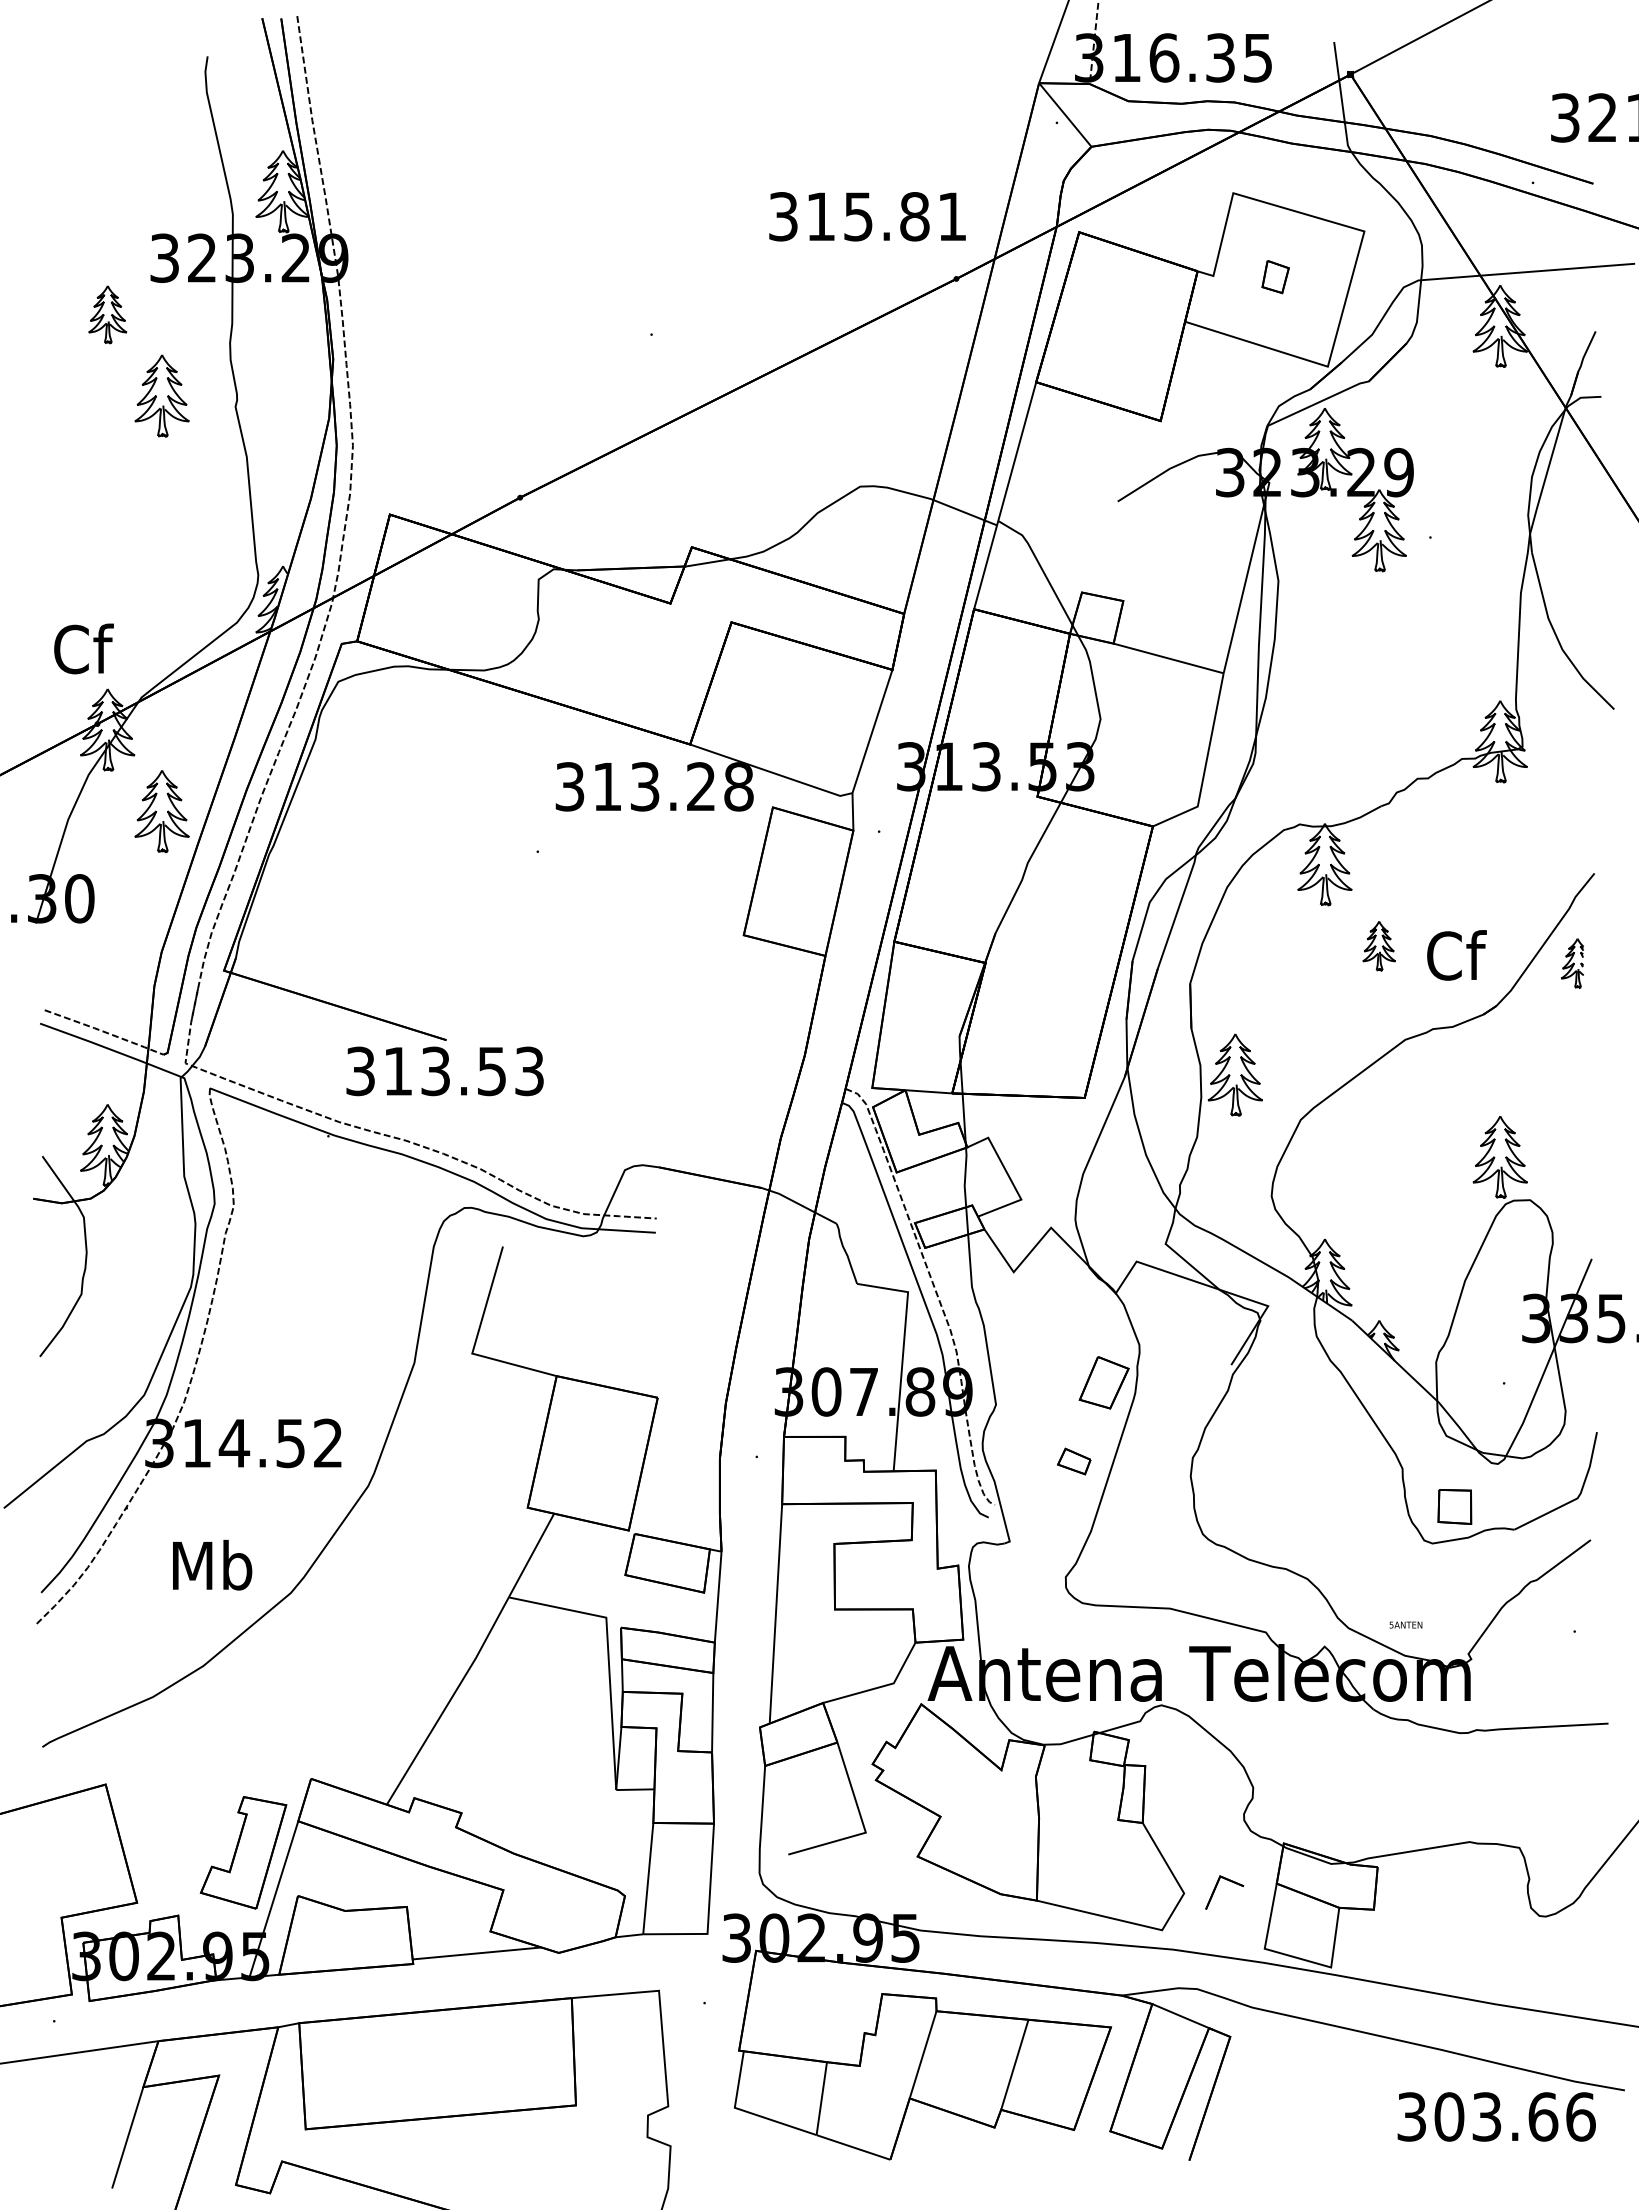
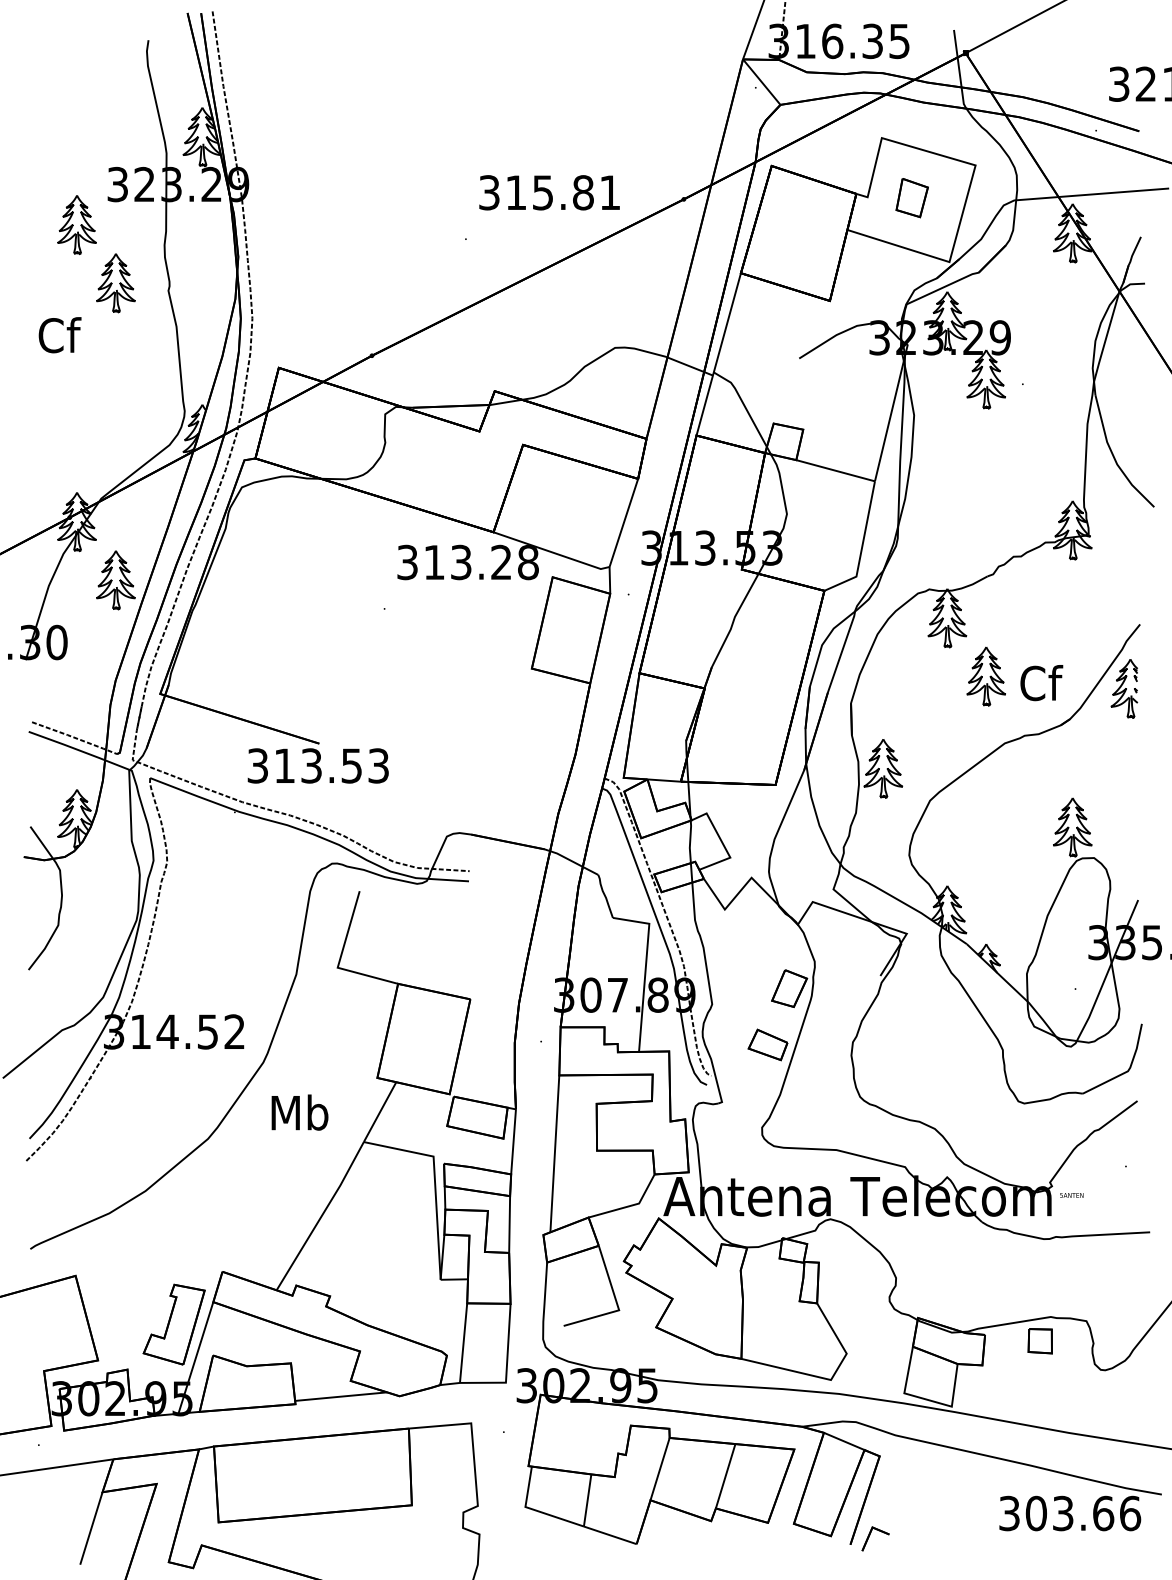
text: (867, 216) -> (549, 192), moved
part: (1275, 276) -> (912, 197), size x1.67
part: (107, 314) -> (76, 224), size x1.43
text: (83, 648) -> (59, 334), moved
part: (1378, 945) -> (985, 675), size x1.67
part: (1572, 963) -> (1124, 688), size x1.67
part: (1074, 1461) -> (768, 1044), size x1.67
part: (1454, 1506) -> (1040, 1340), moved
text: (212, 1564) -> (300, 1112), moved
text: (1405, 1624) -> (1071, 1195), moved
part: (1216, 1888) -> (869, 1536), moved

